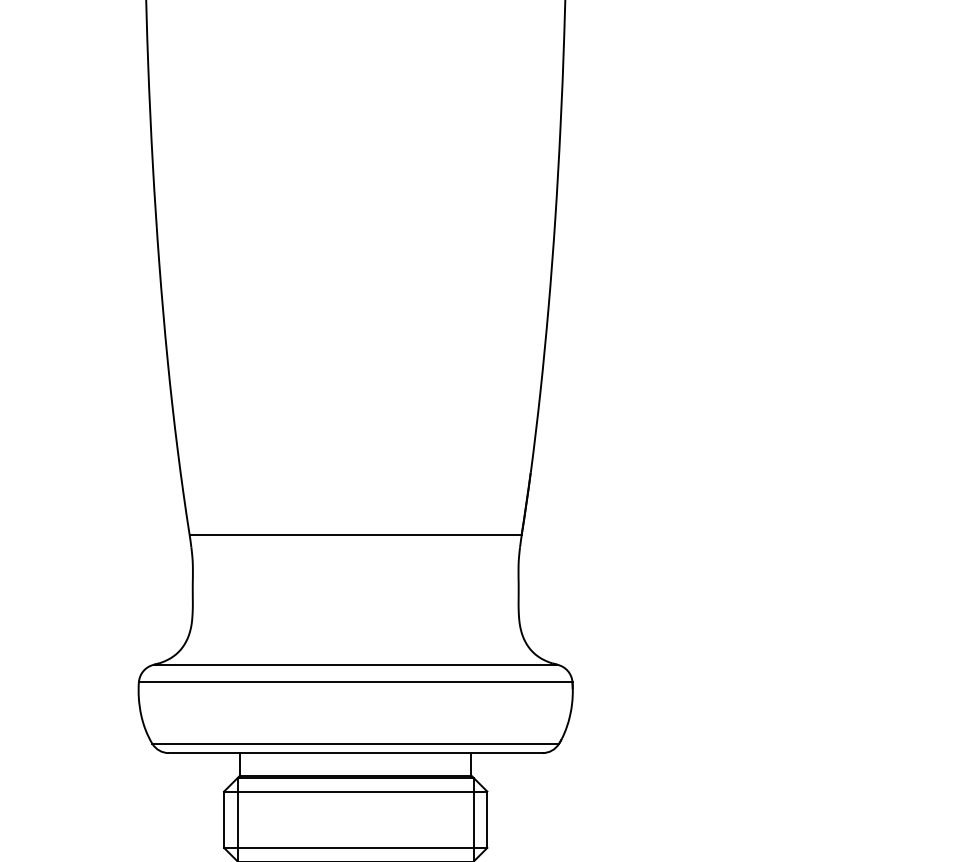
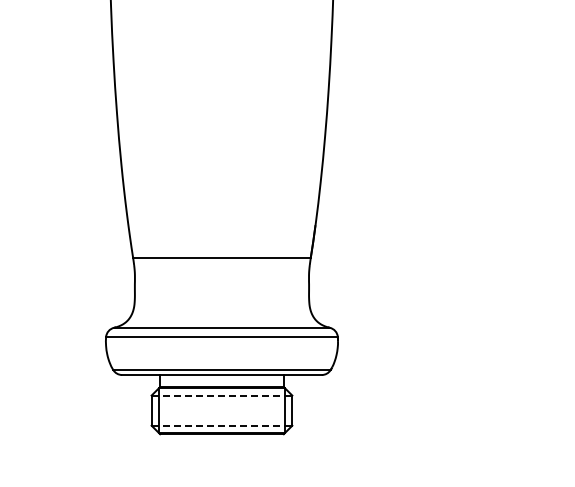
line: (356, 791) -> (222, 395), solid -> dashed
line: (356, 847) -> (222, 425), solid -> dashed

